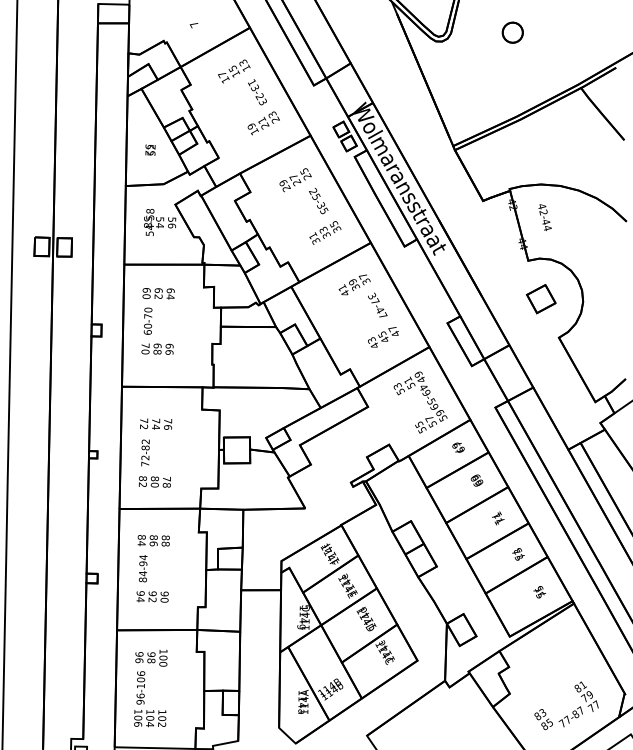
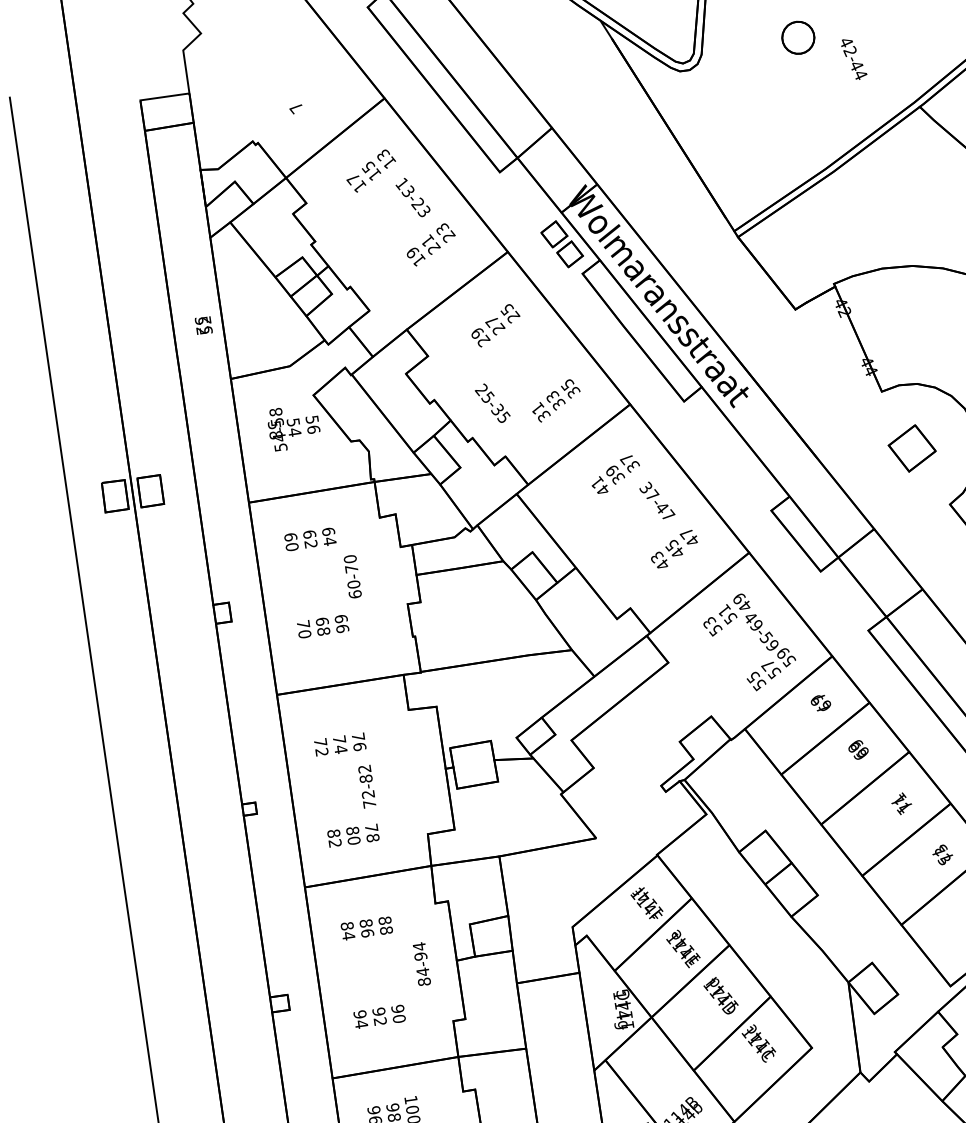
text: (150, 149) -> (203, 324), moved
text: (318, 201) -> (492, 404), moved
text: (544, 217) -> (852, 59), moved
text: (147, 320) -> (351, 575), moved
text: (145, 452) -> (367, 785), moved
text: (143, 568) -> (422, 963), moved

